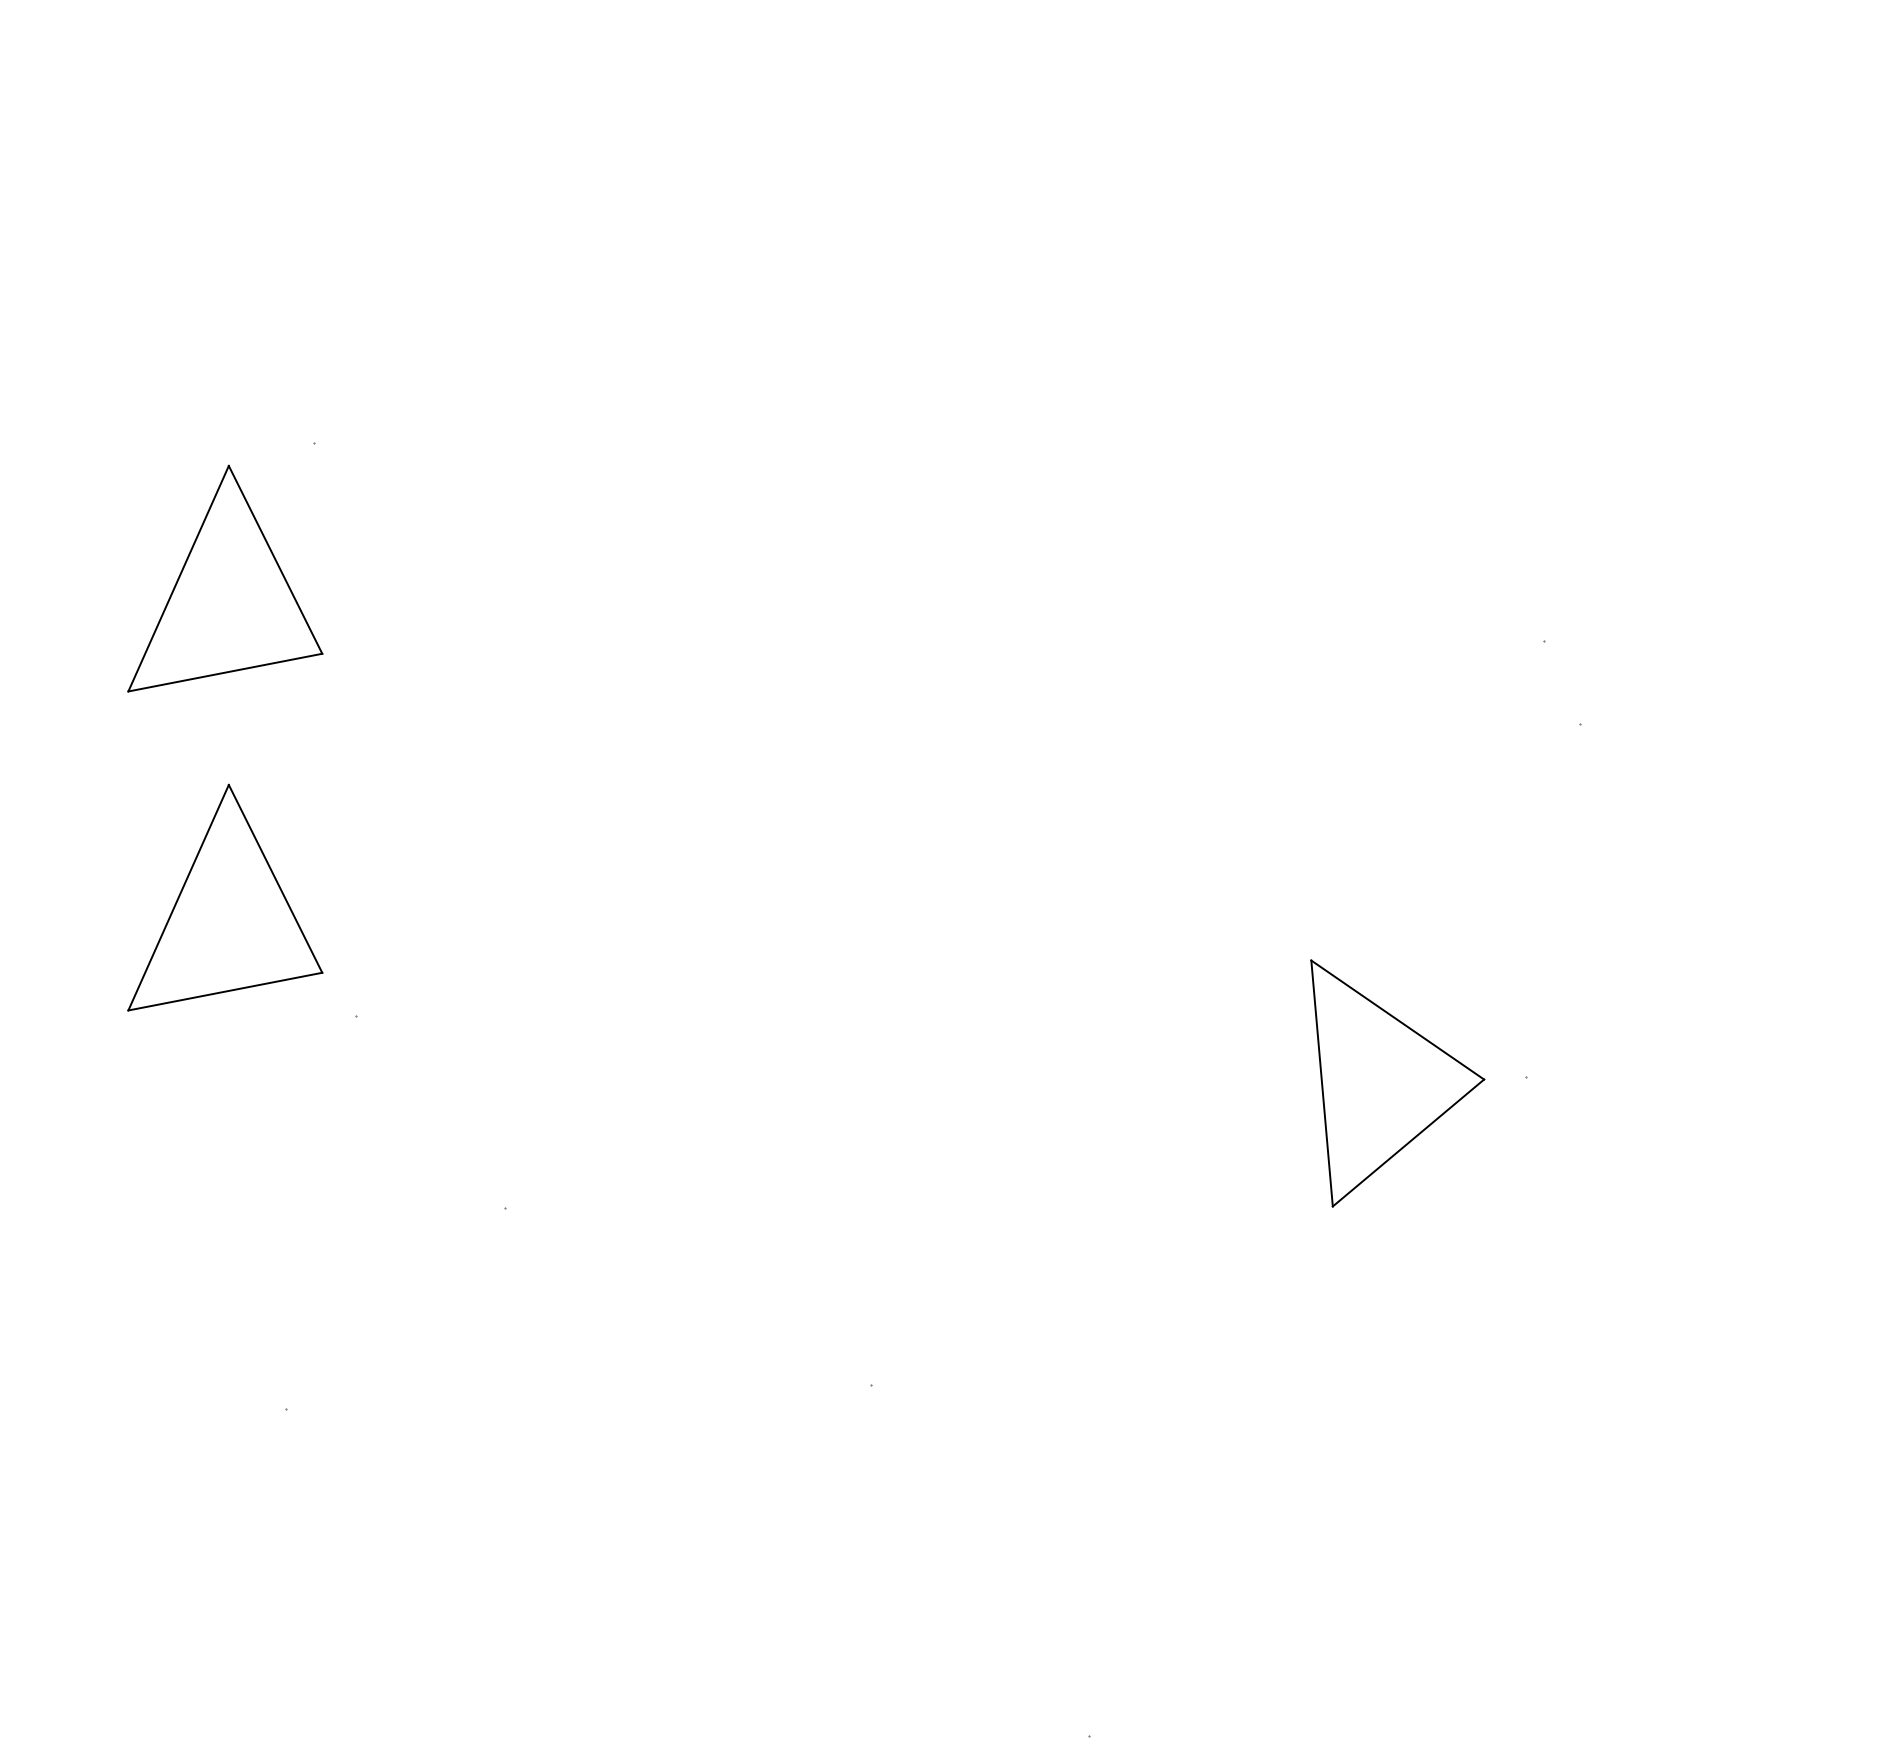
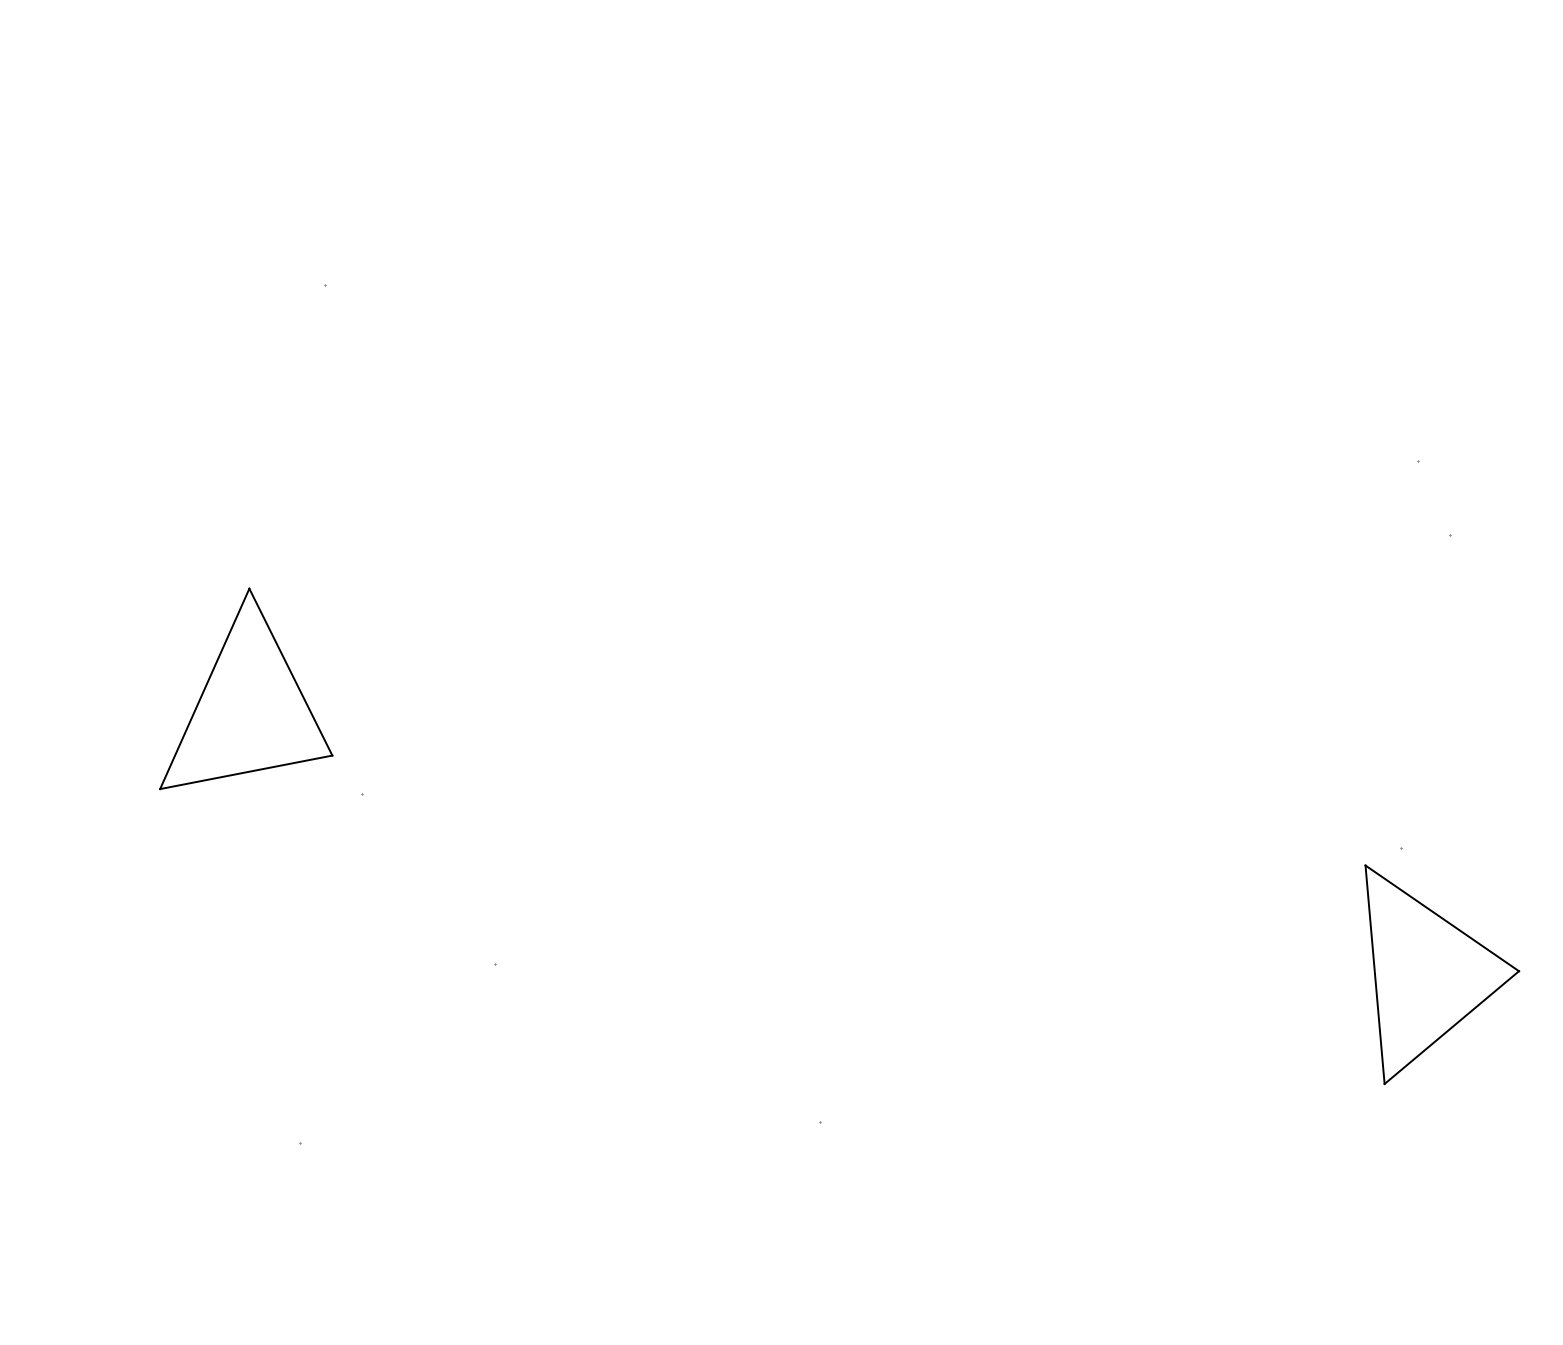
part: (225, 578) -> (246, 405), removed
part: (1397, 1083) -> (1442, 974), moved

